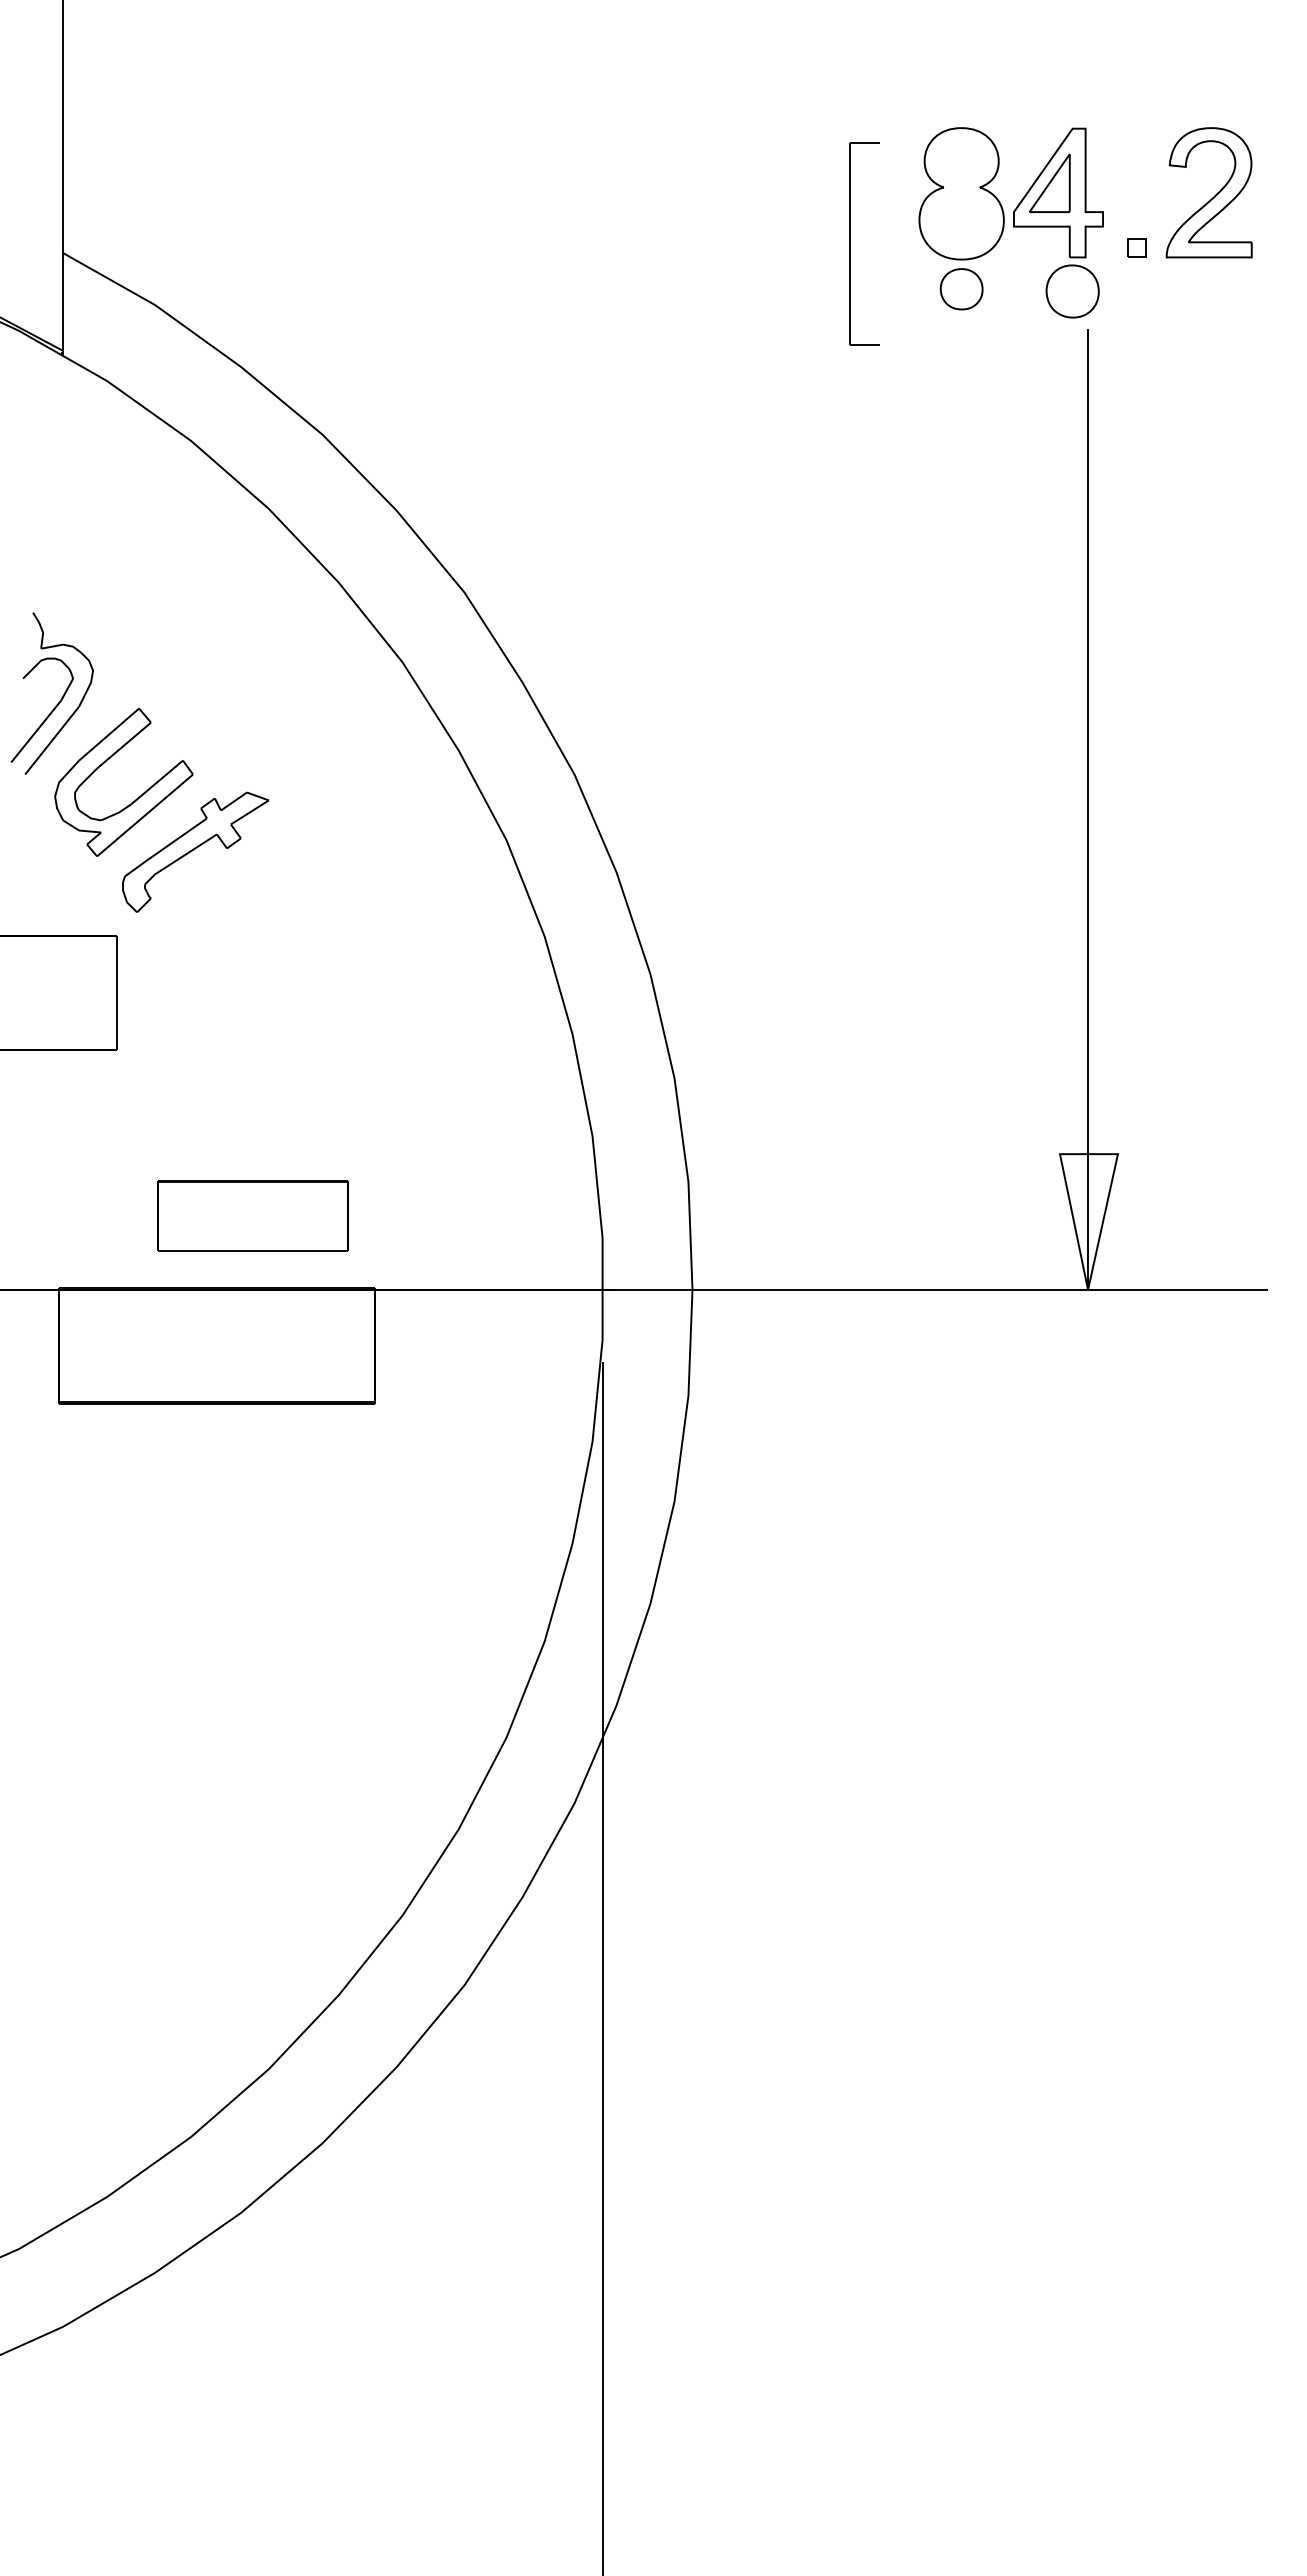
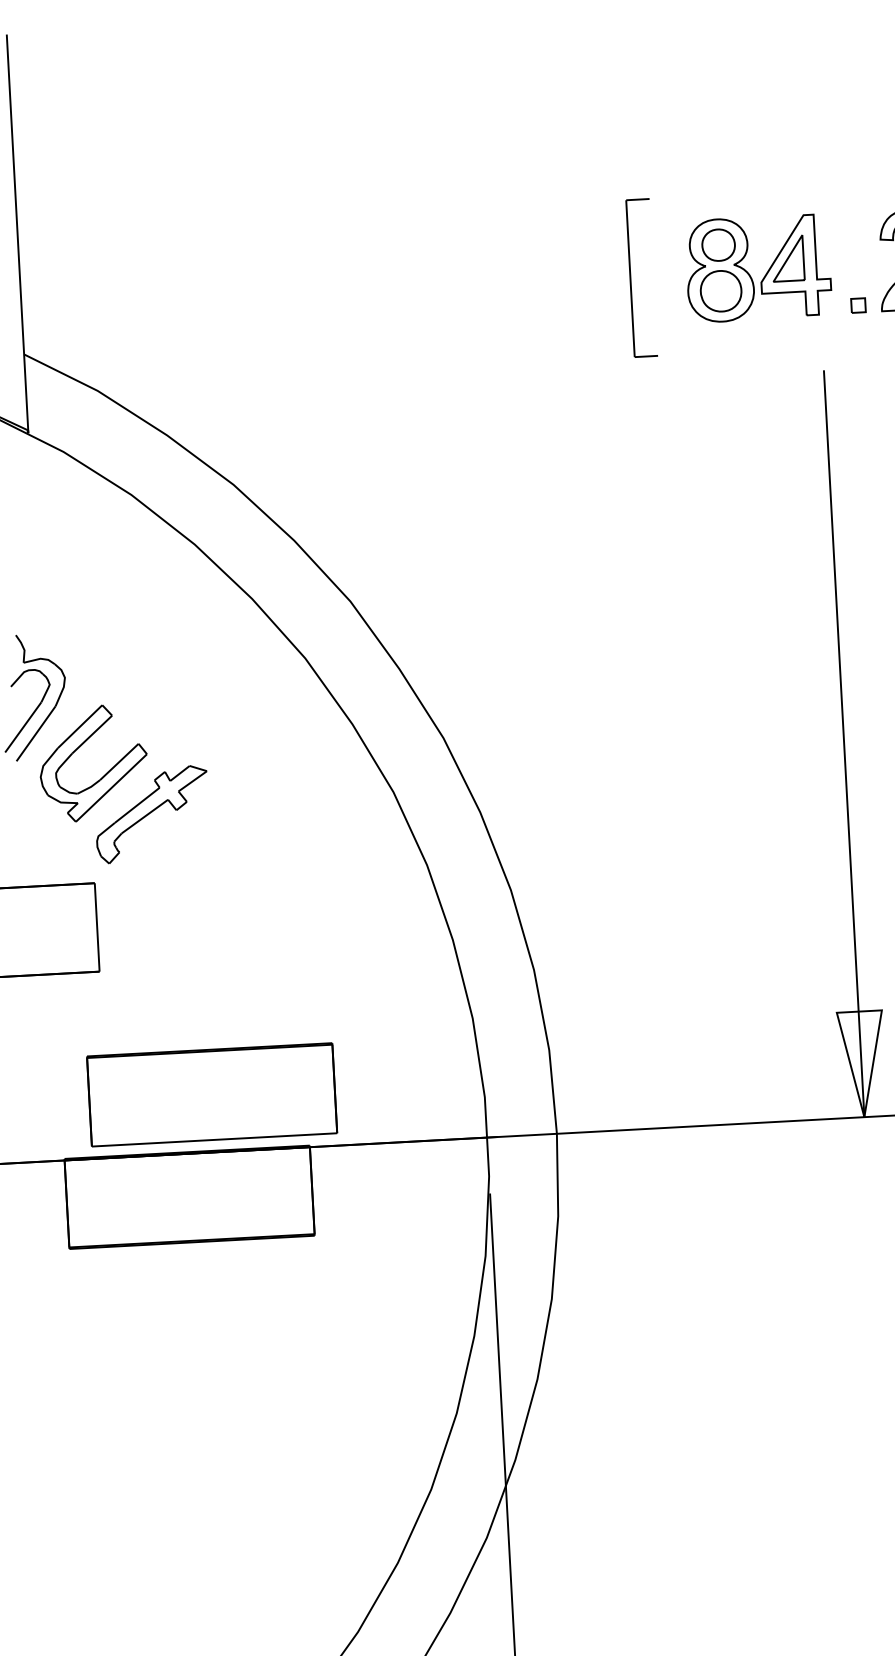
part: (850, 243) -> (630, 278), moved
part: (961, 289) -> (718, 245), moved
part: (1072, 291) -> (720, 291), moved
part: (252, 1215) -> (211, 1094), size x1.67

